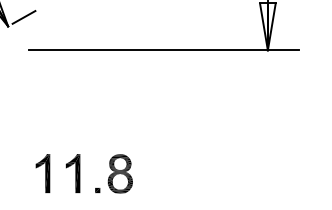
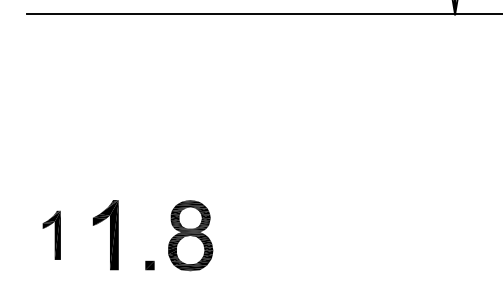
part: (42, 173) -> (50, 235), size x0.7

